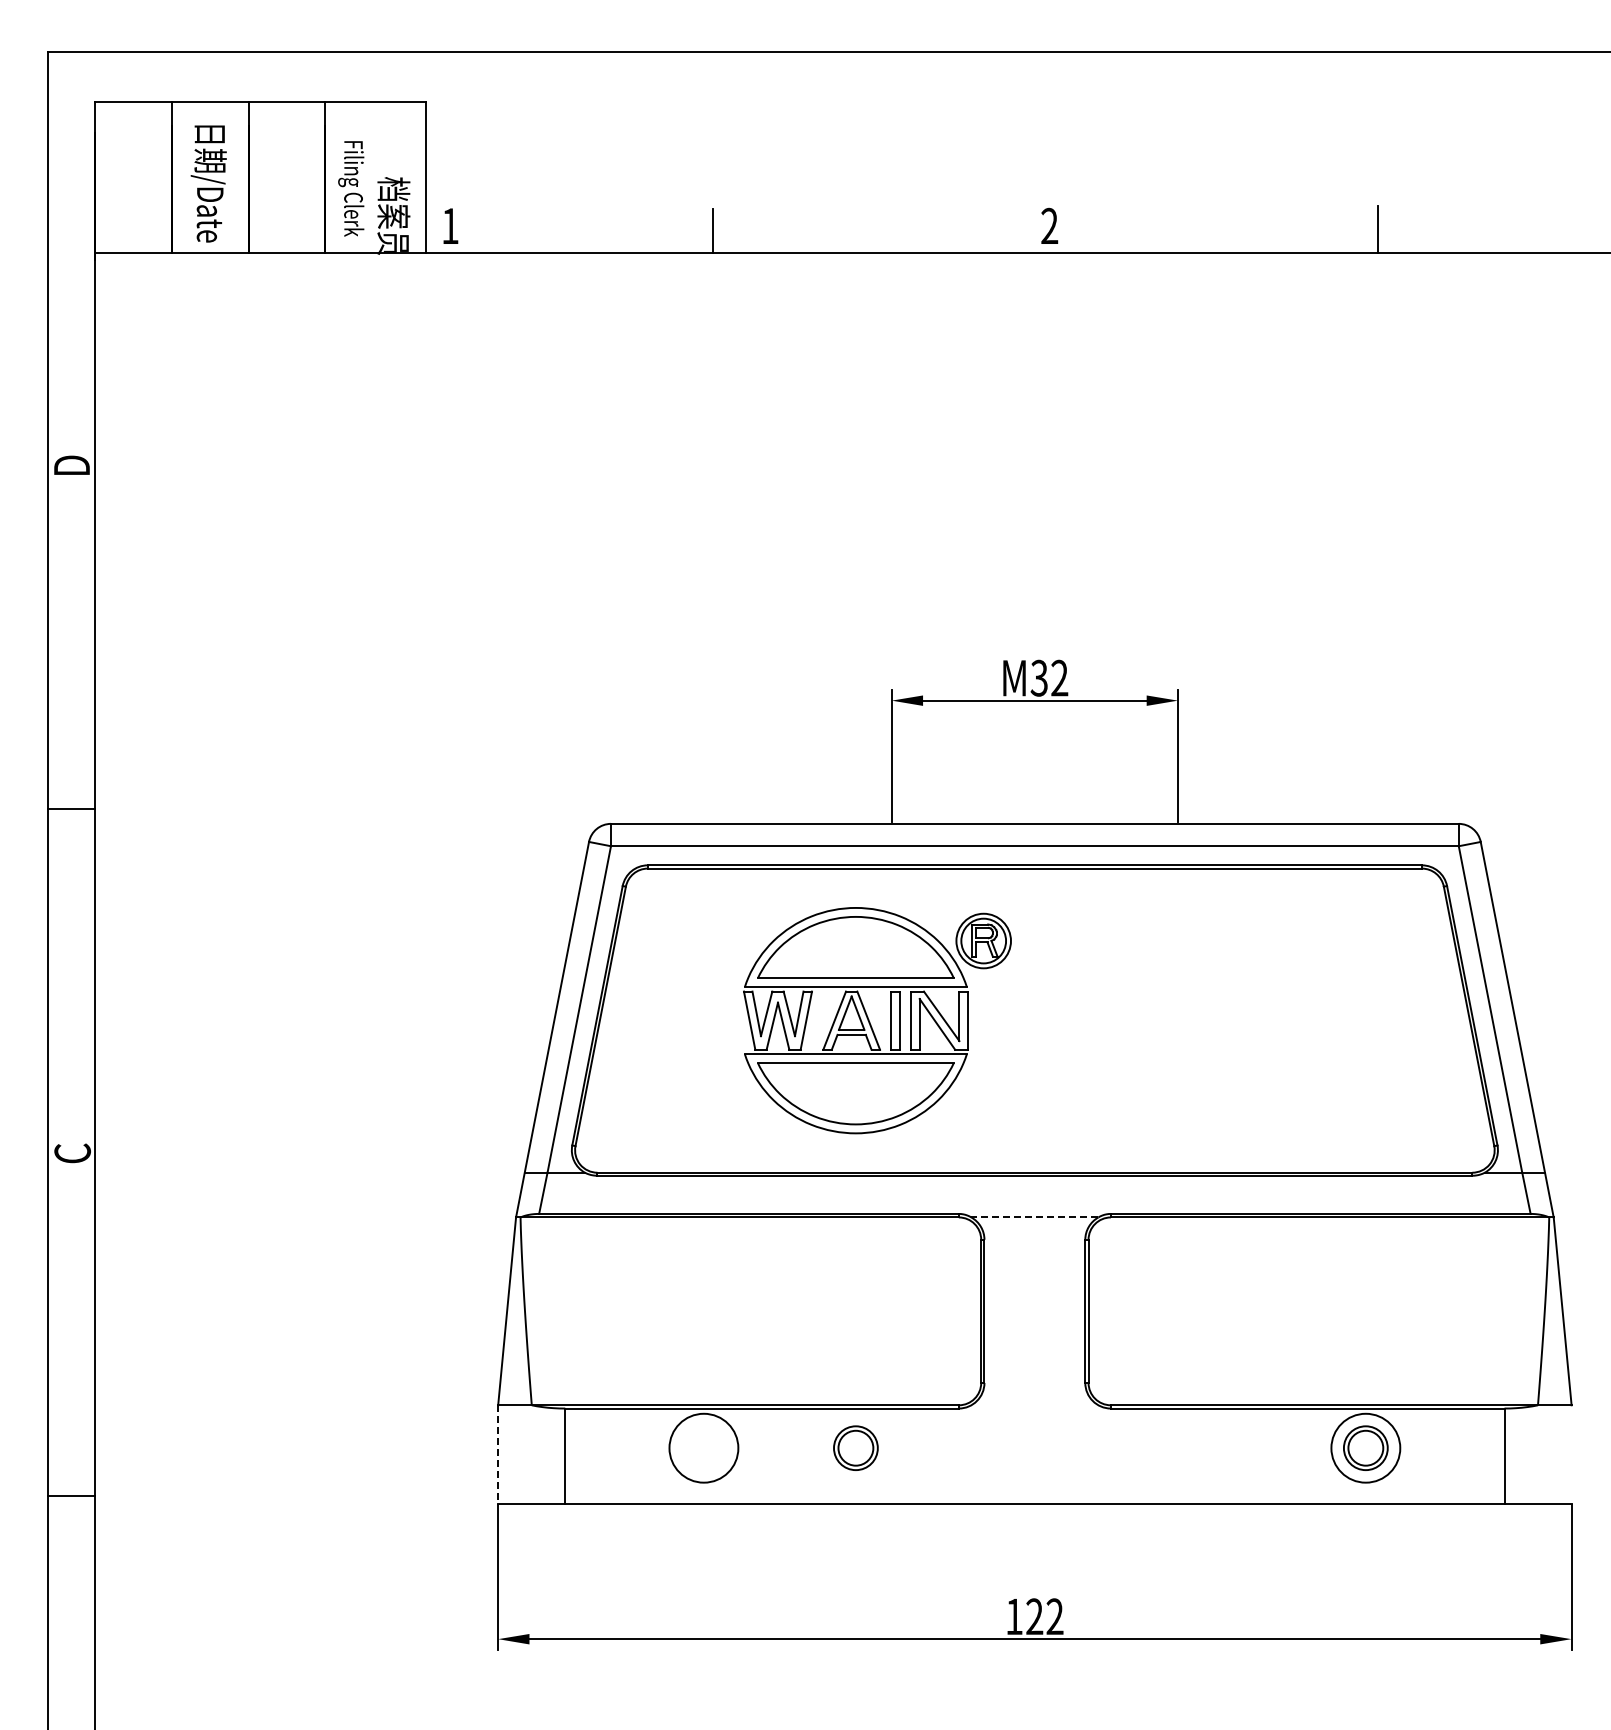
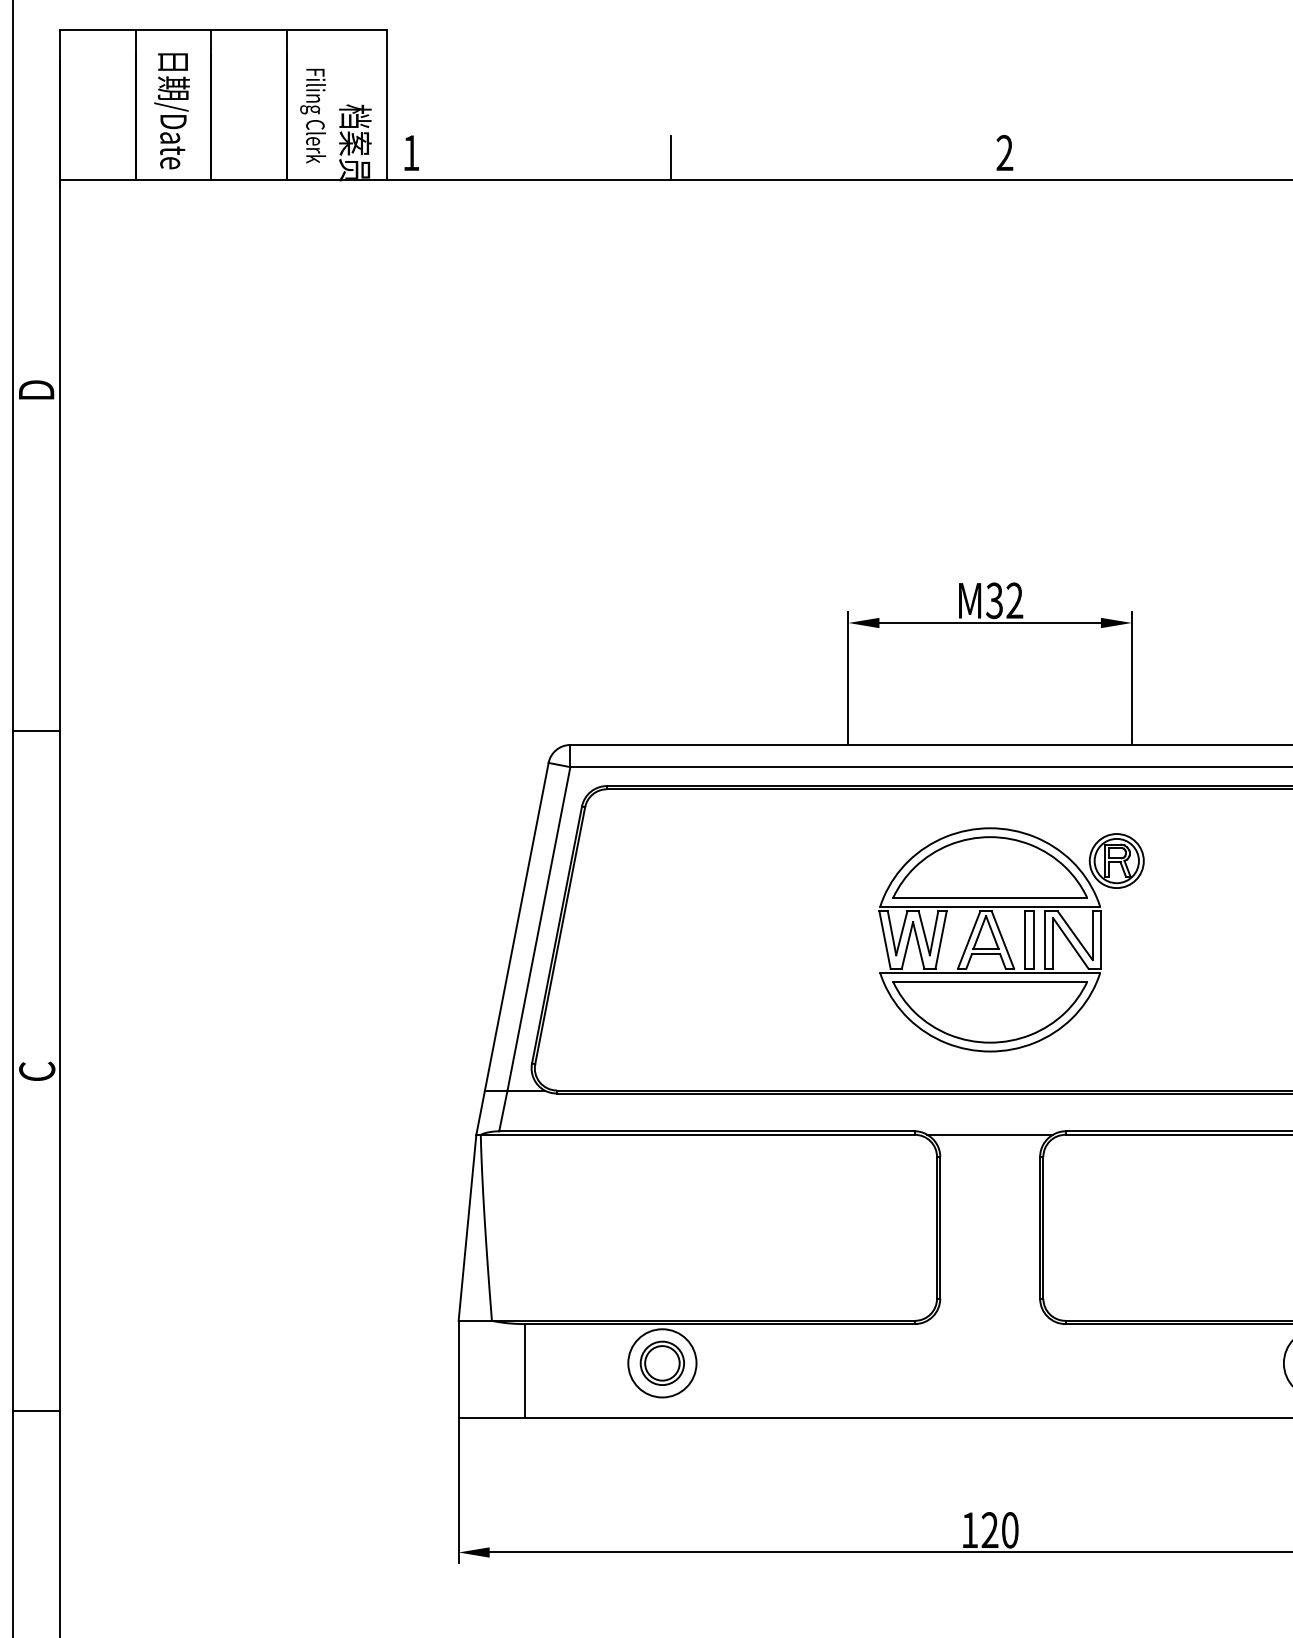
part: (871, 1024) -> (1005, 943), moved
line: (1034, 1217) -> (989, 1134), dashed -> solid
part: (855, 1447) -> (661, 1362), moved
line: (498, 1454) -> (458, 1369), dashed -> solid
text: (1054, 1616) -> (1009, 1530), 122 -> 120

